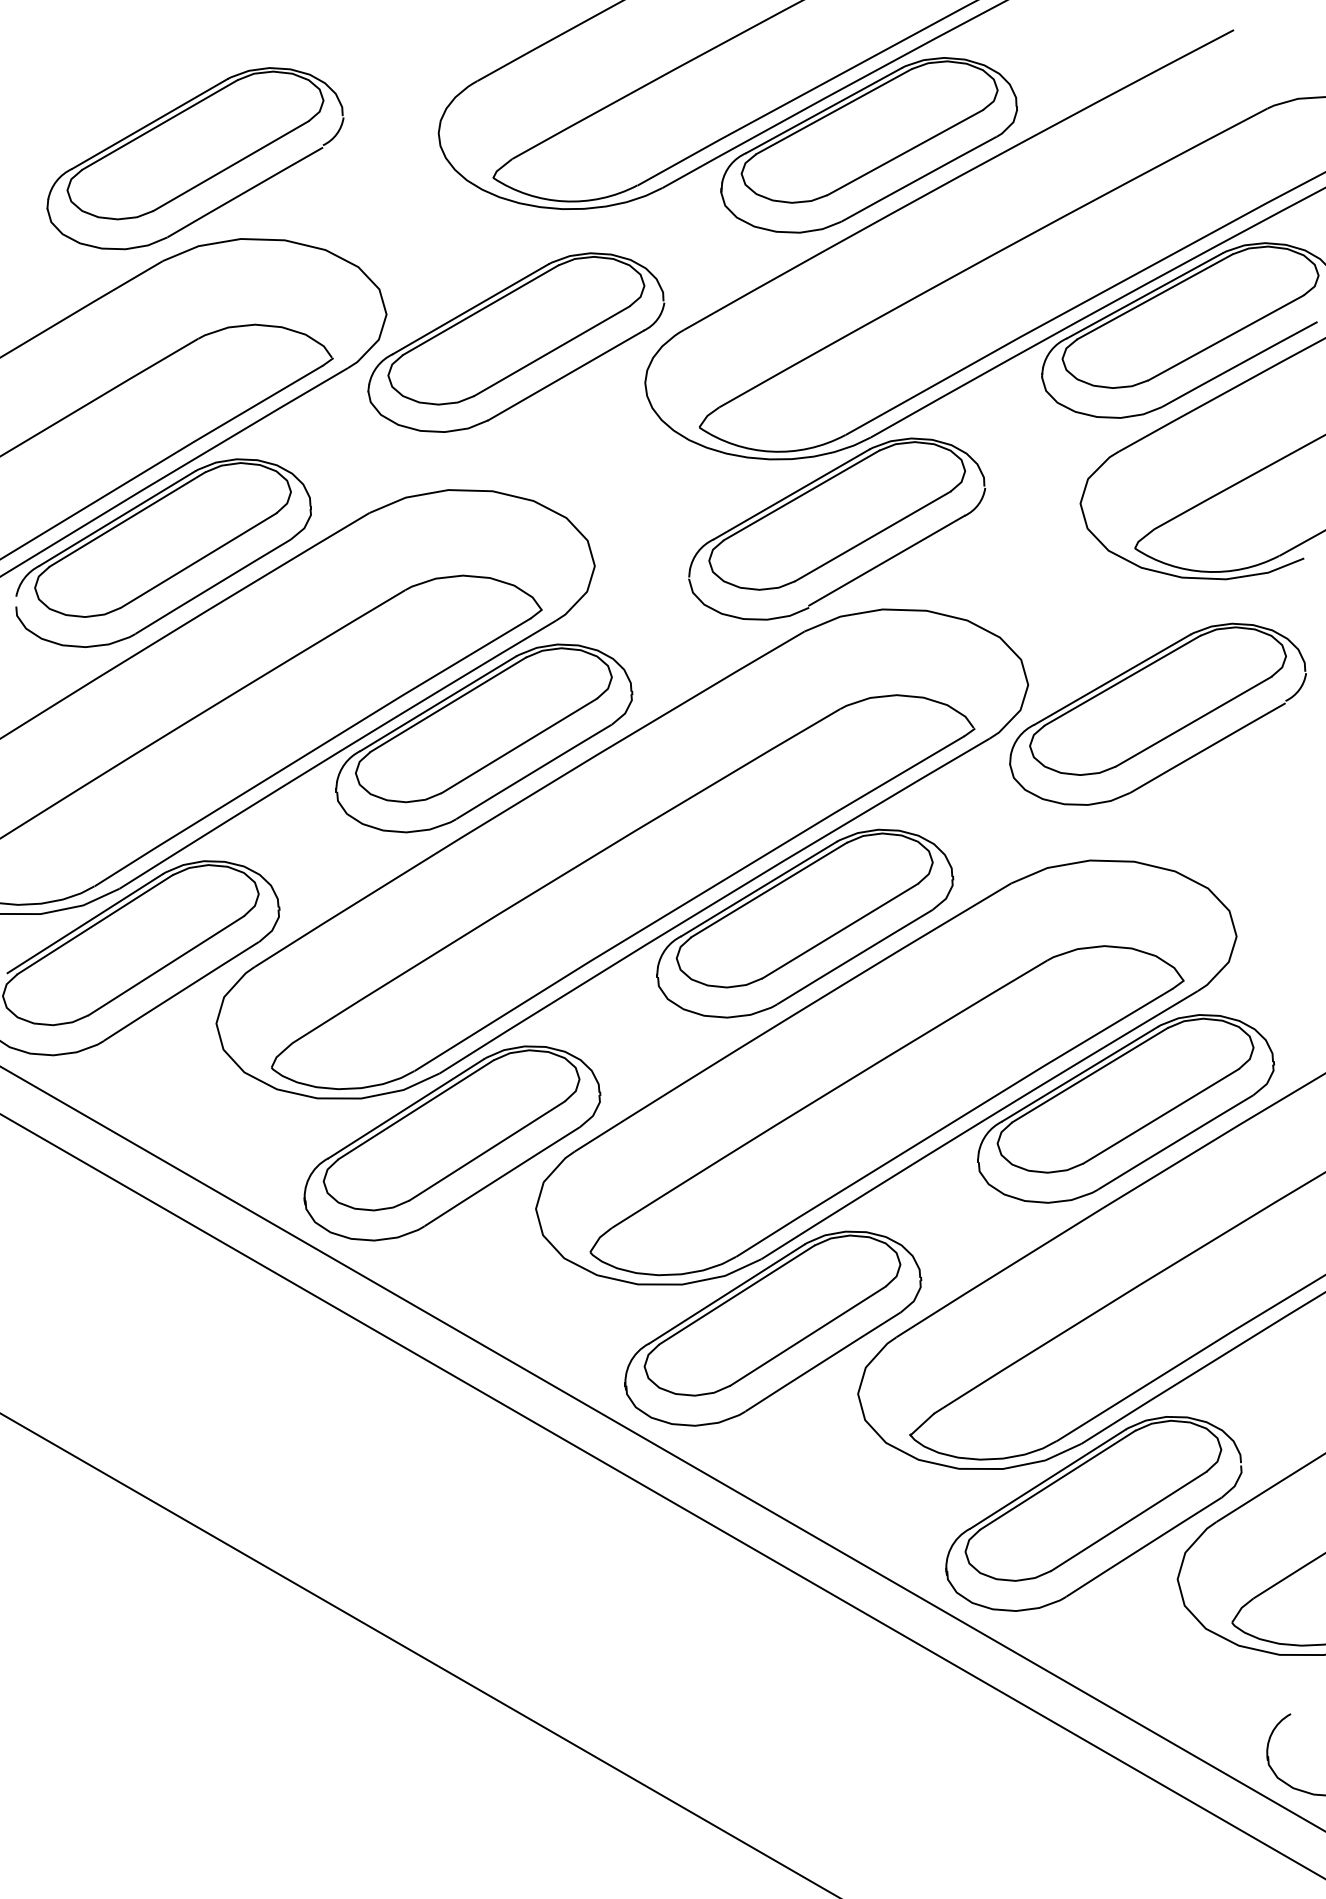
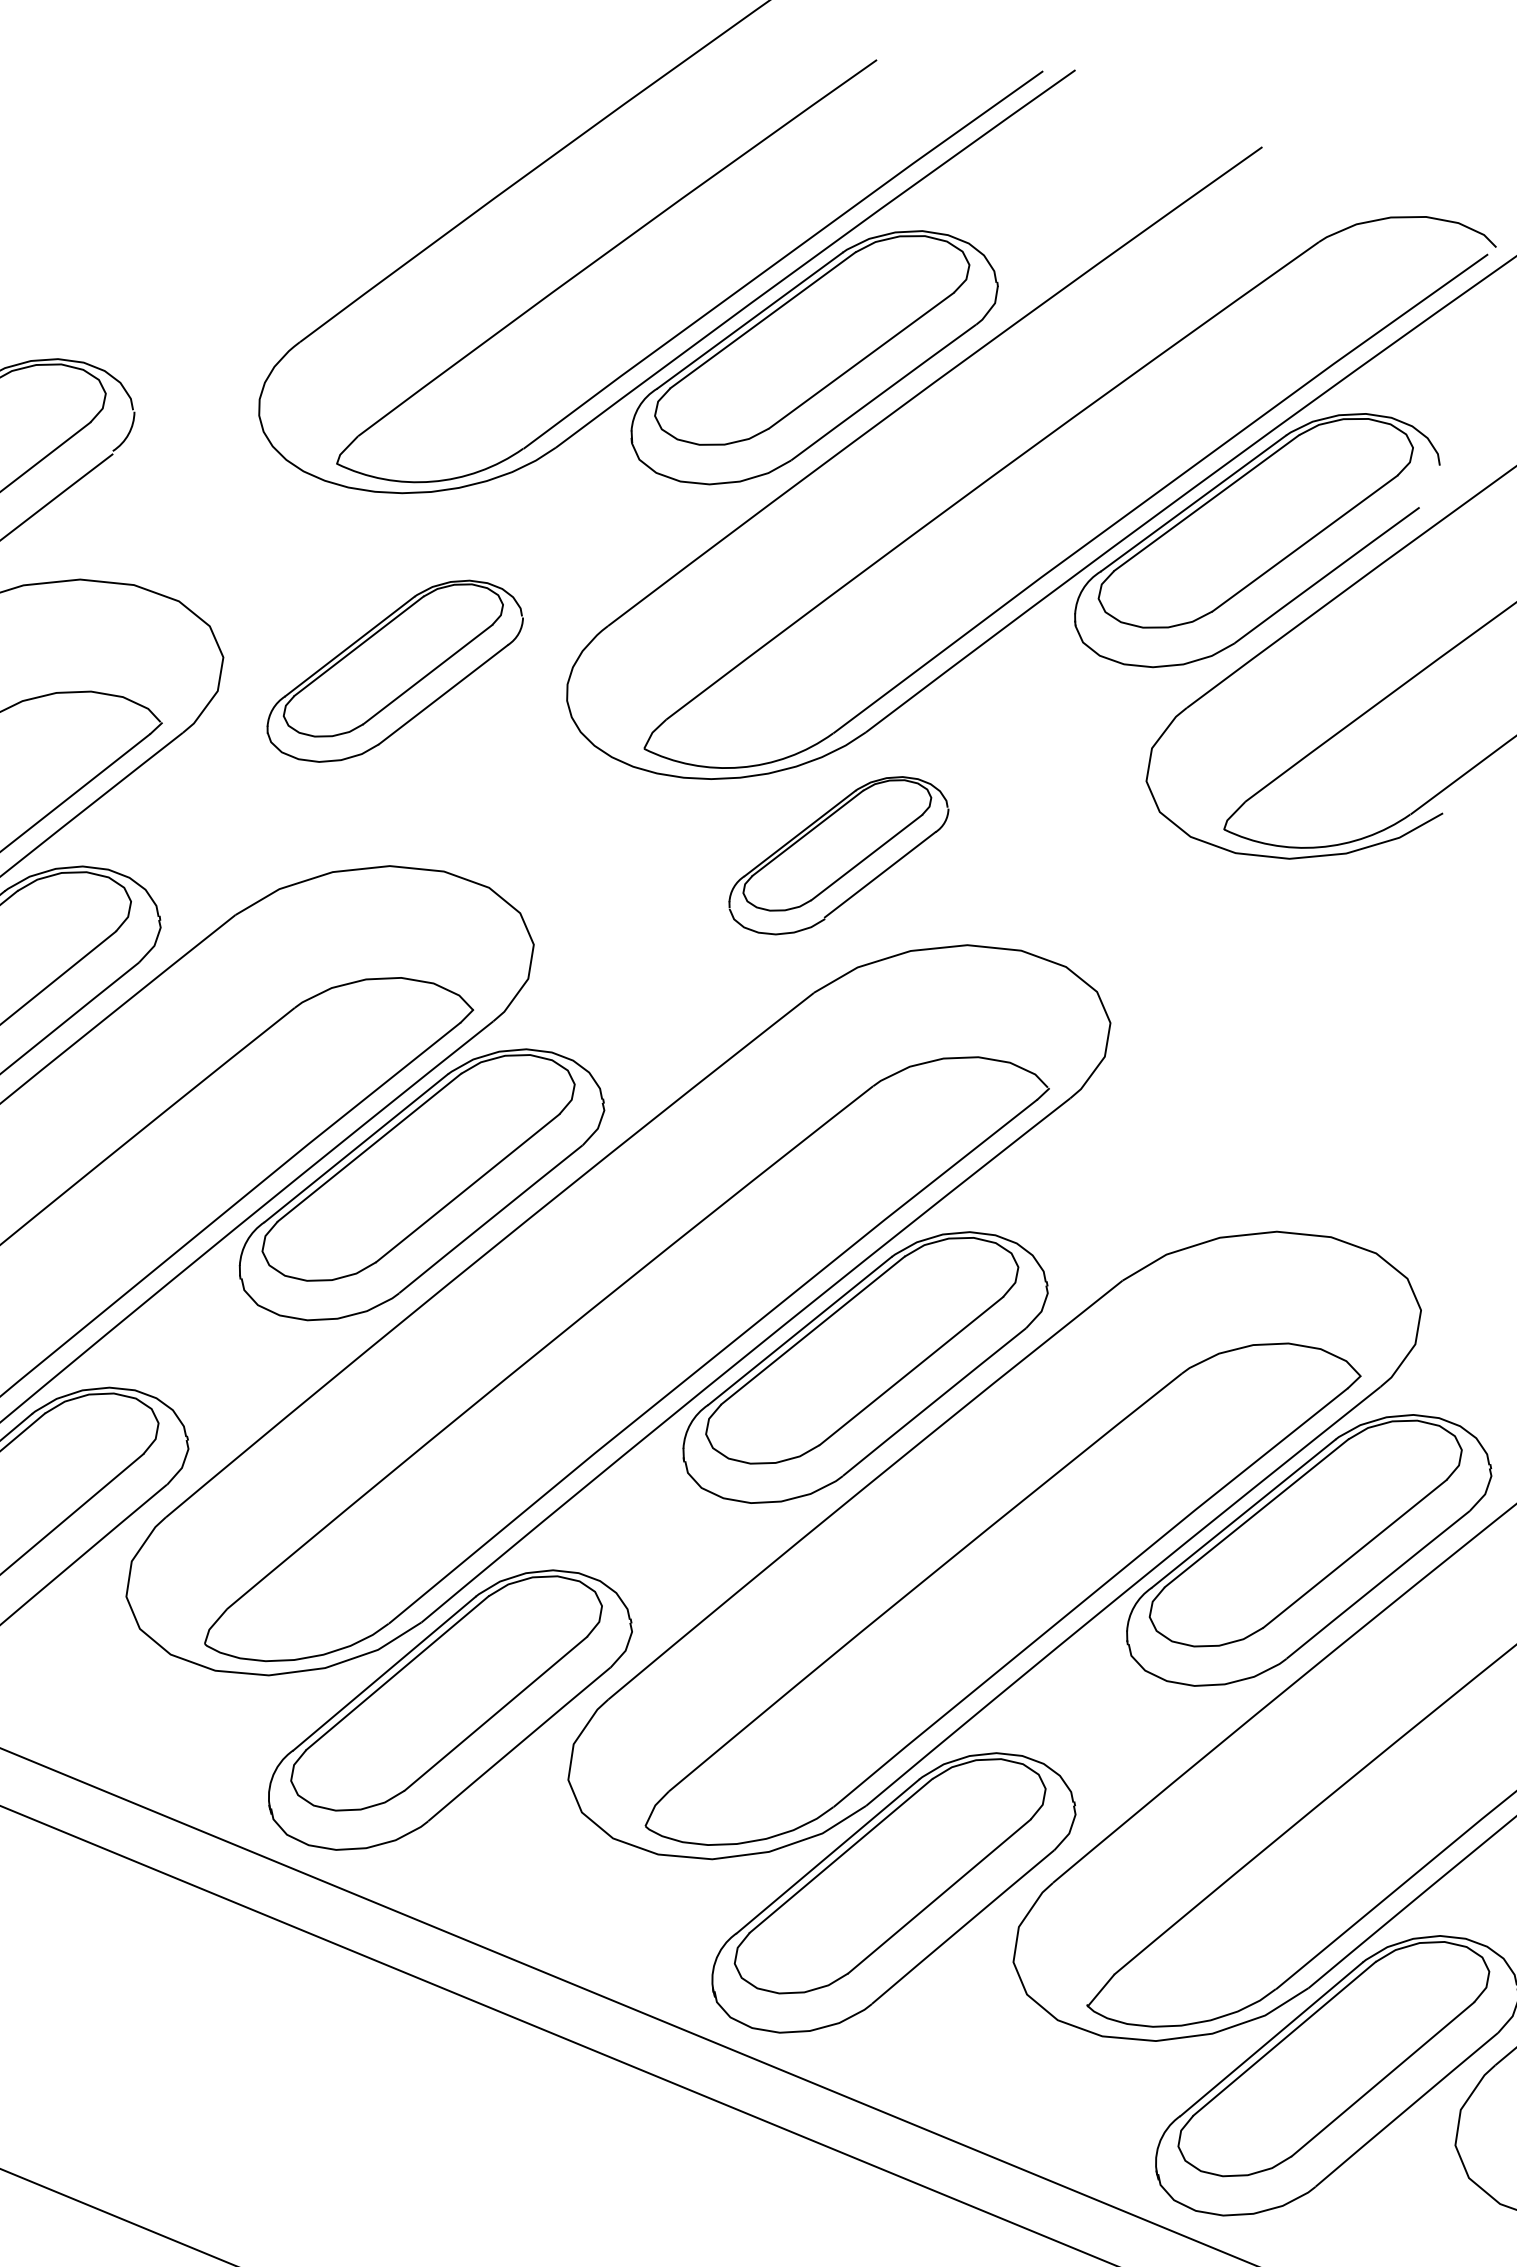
part: (516, 342) -> (394, 671), size x0.7
part: (837, 528) -> (838, 854), size x0.6
part: (1157, 713) -> (1281, 1037), removed

